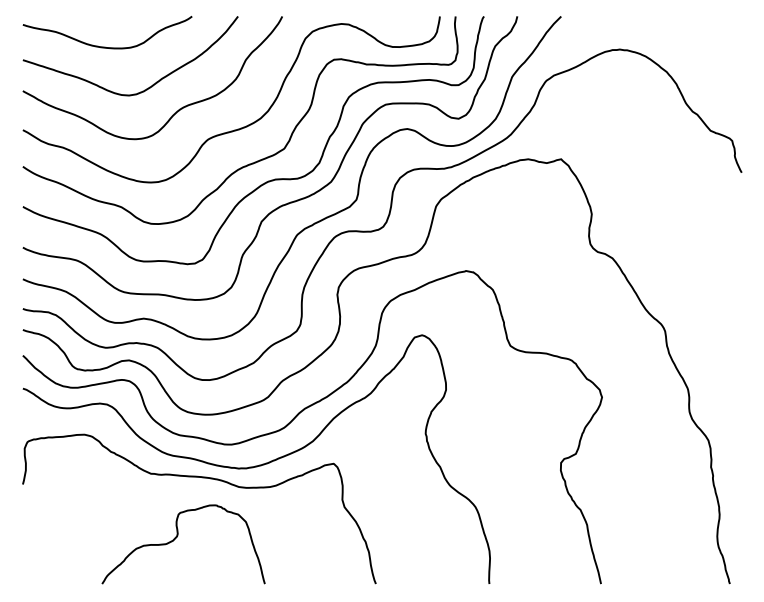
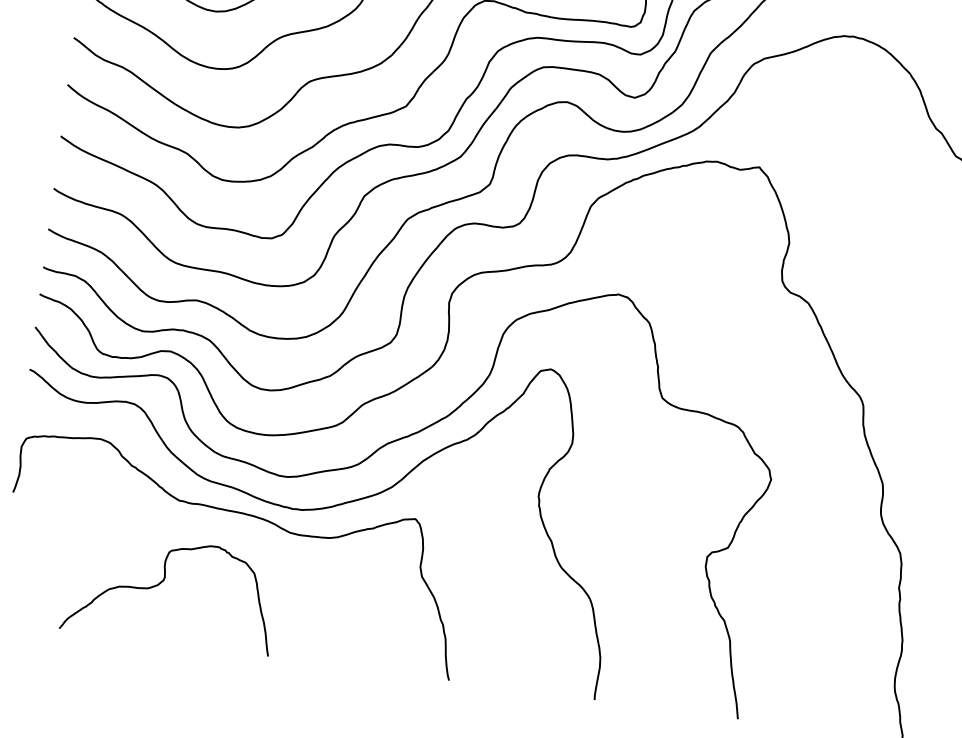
curve: (177, 537) -> (163, 581), moved

